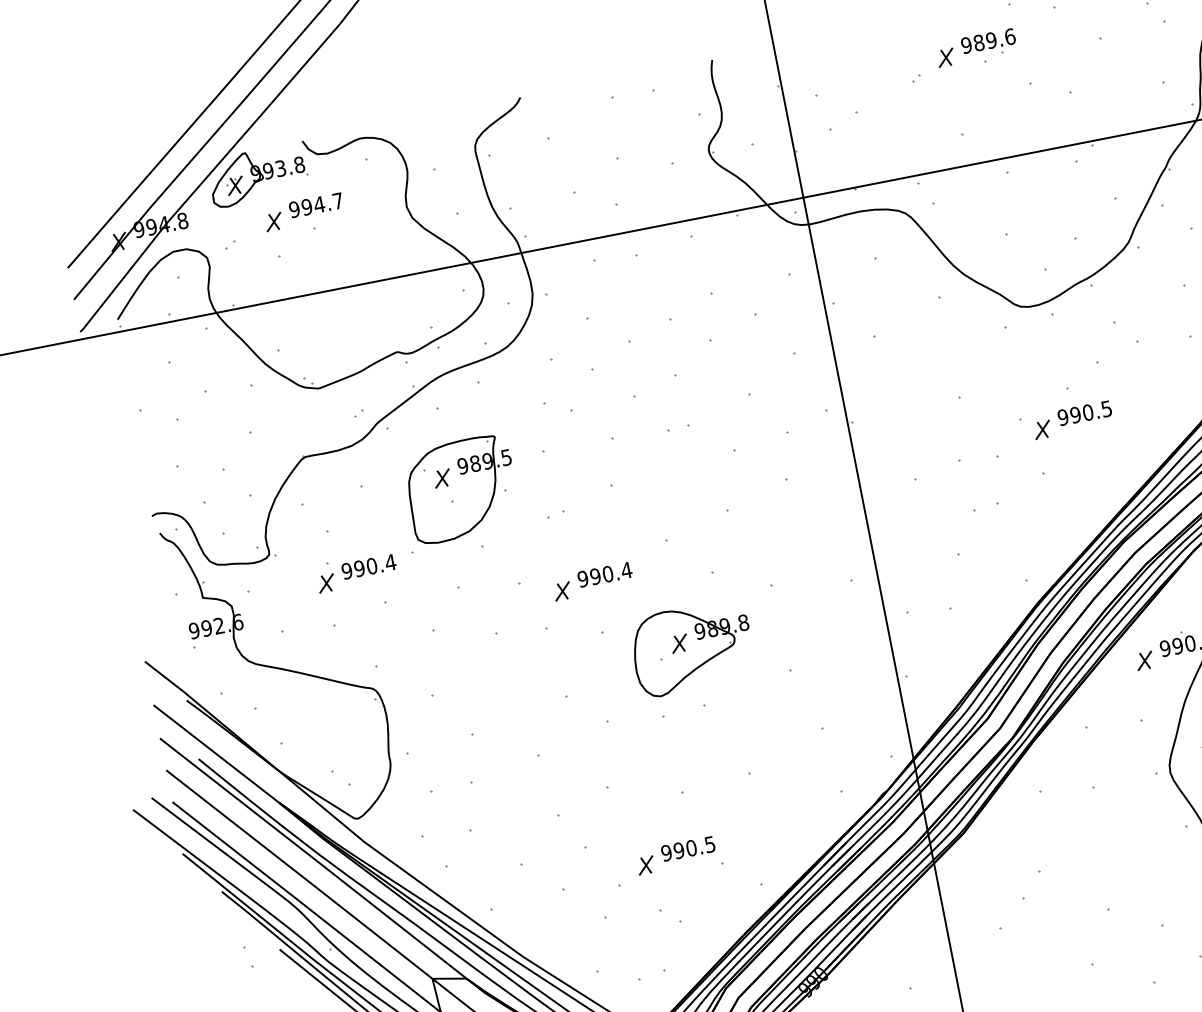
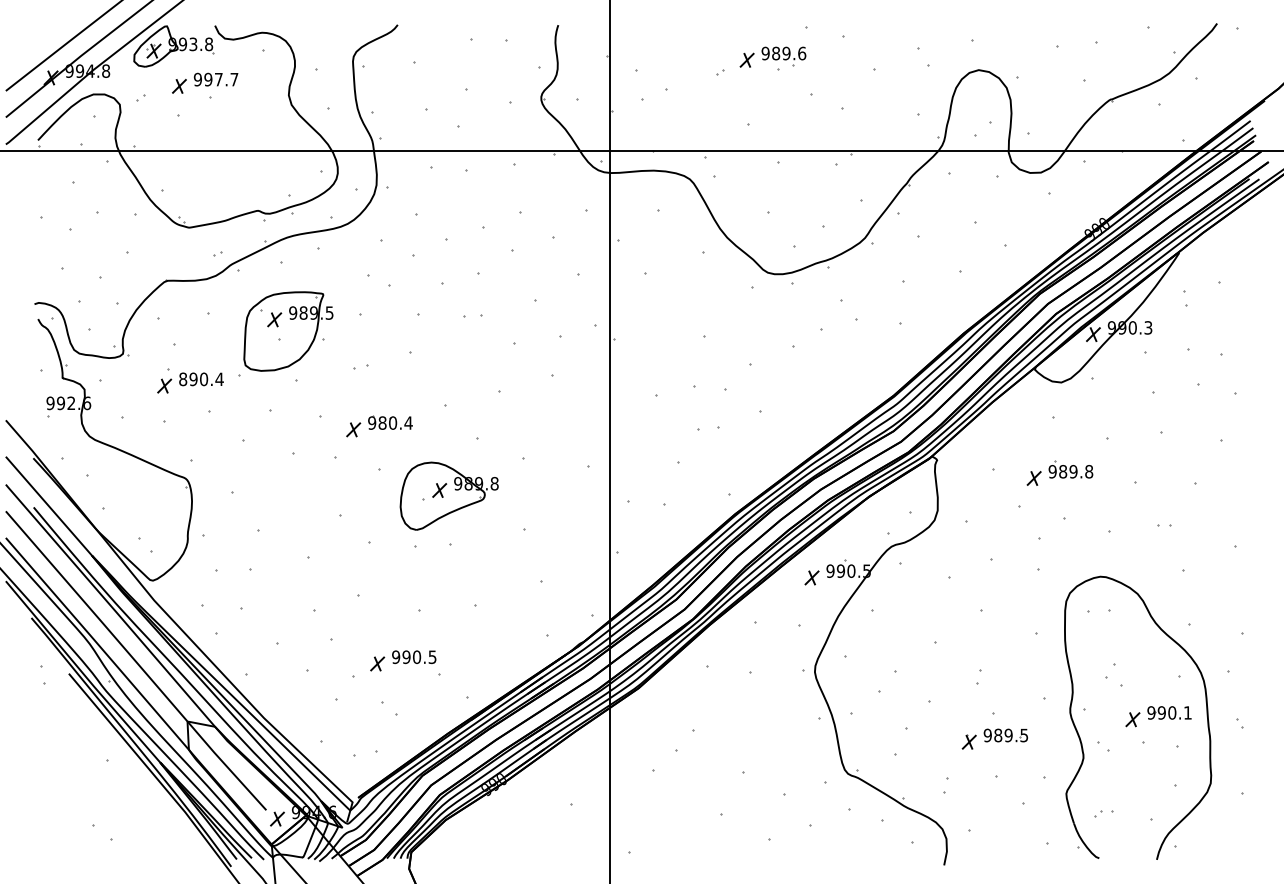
text: (319, 204) -> (218, 79), 994.7 -> 997.7
part: (1072, 420) -> (791, 372), removed
text: (347, 571) -> (183, 379), 990.4 -> 890.4
text: (595, 575) -> (382, 422), 990.4 -> 980.4

